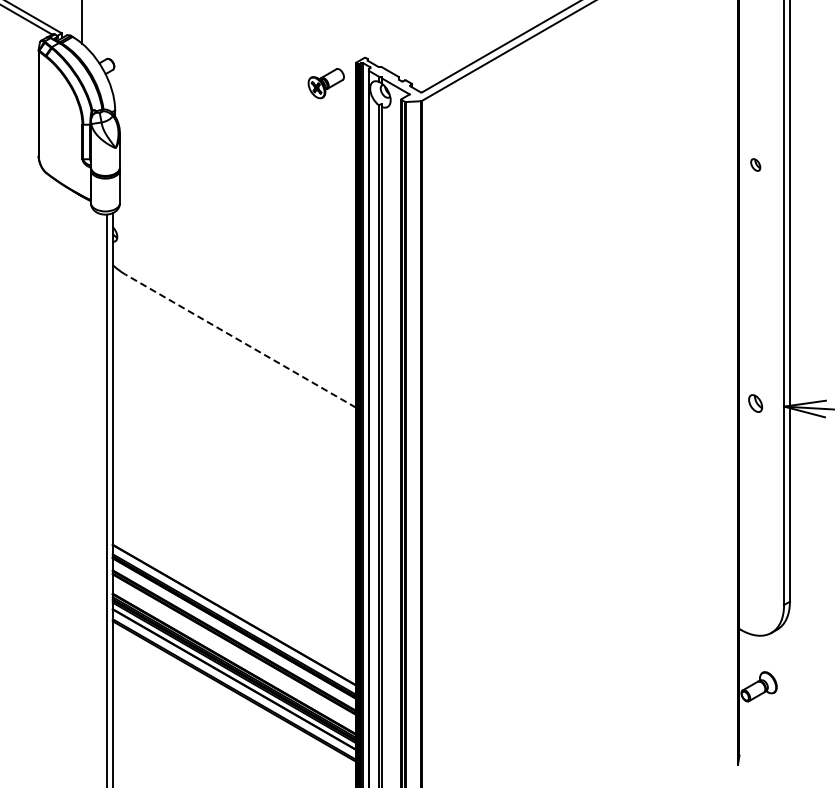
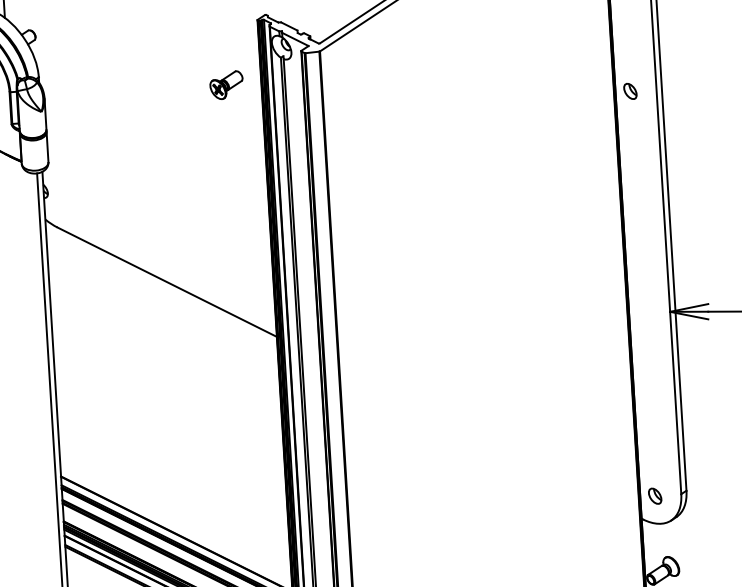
part: (325, 83) -> (225, 85), moved
part: (755, 164) -> (630, 90), size x1.43
line: (240, 340) -> (166, 281), dashed -> solid
part: (755, 403) -> (655, 496), moved

